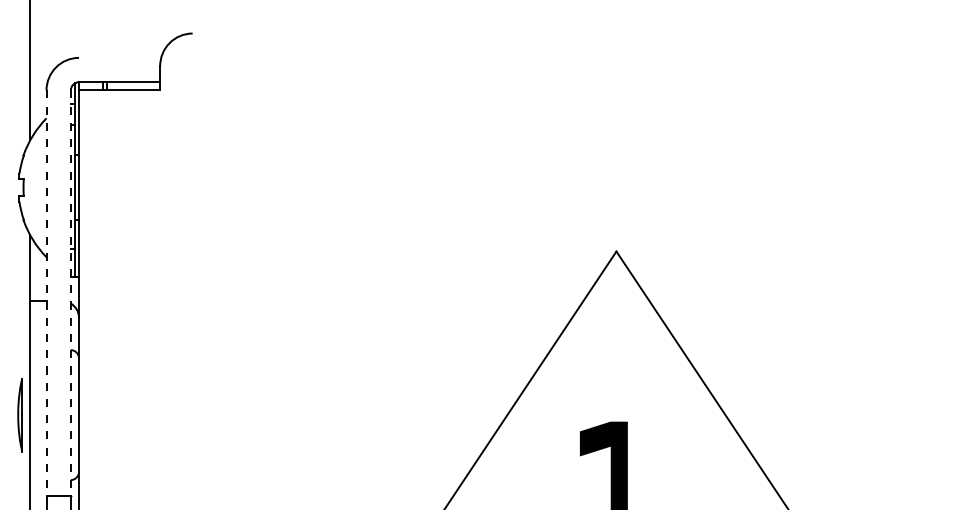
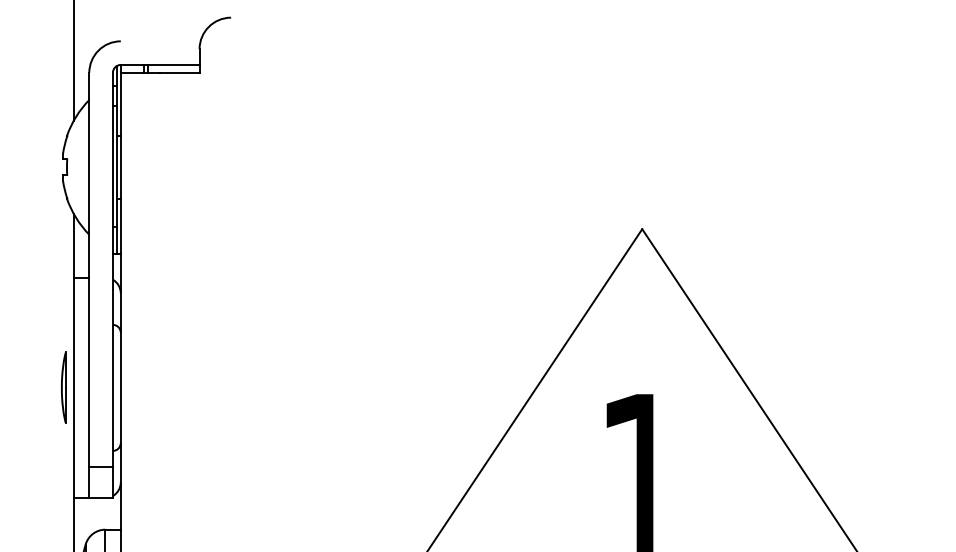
line: (46, 293) -> (89, 269), dashed -> solid
line: (70, 293) -> (112, 269), dashed -> solid

